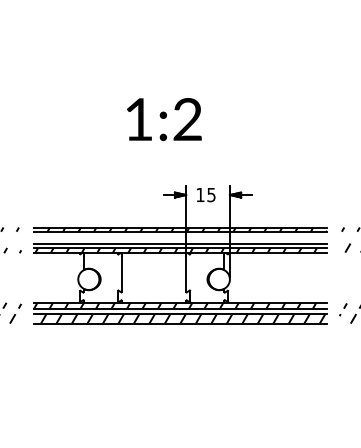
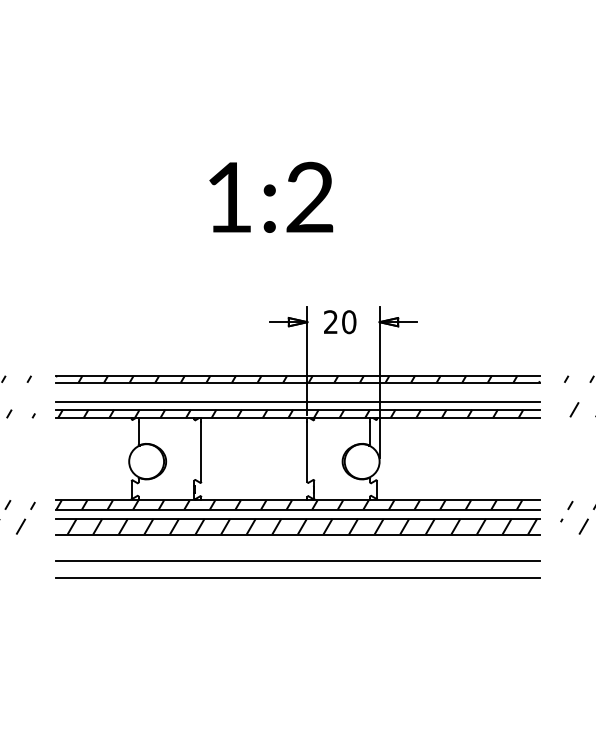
text: (205, 194) -> (339, 321), 15 -> 20
line: (180, 339) -> (298, 560), added
line: (180, 350) -> (298, 578), added

